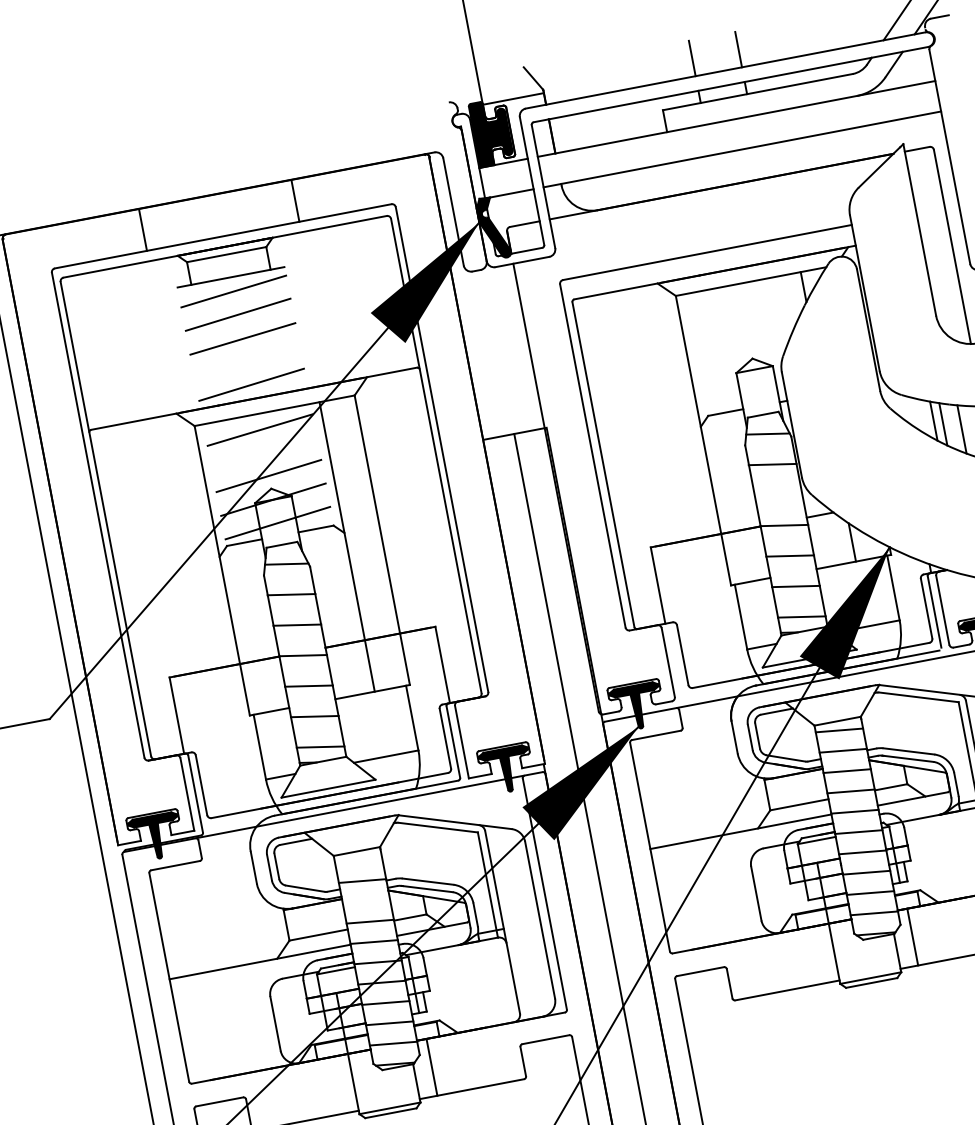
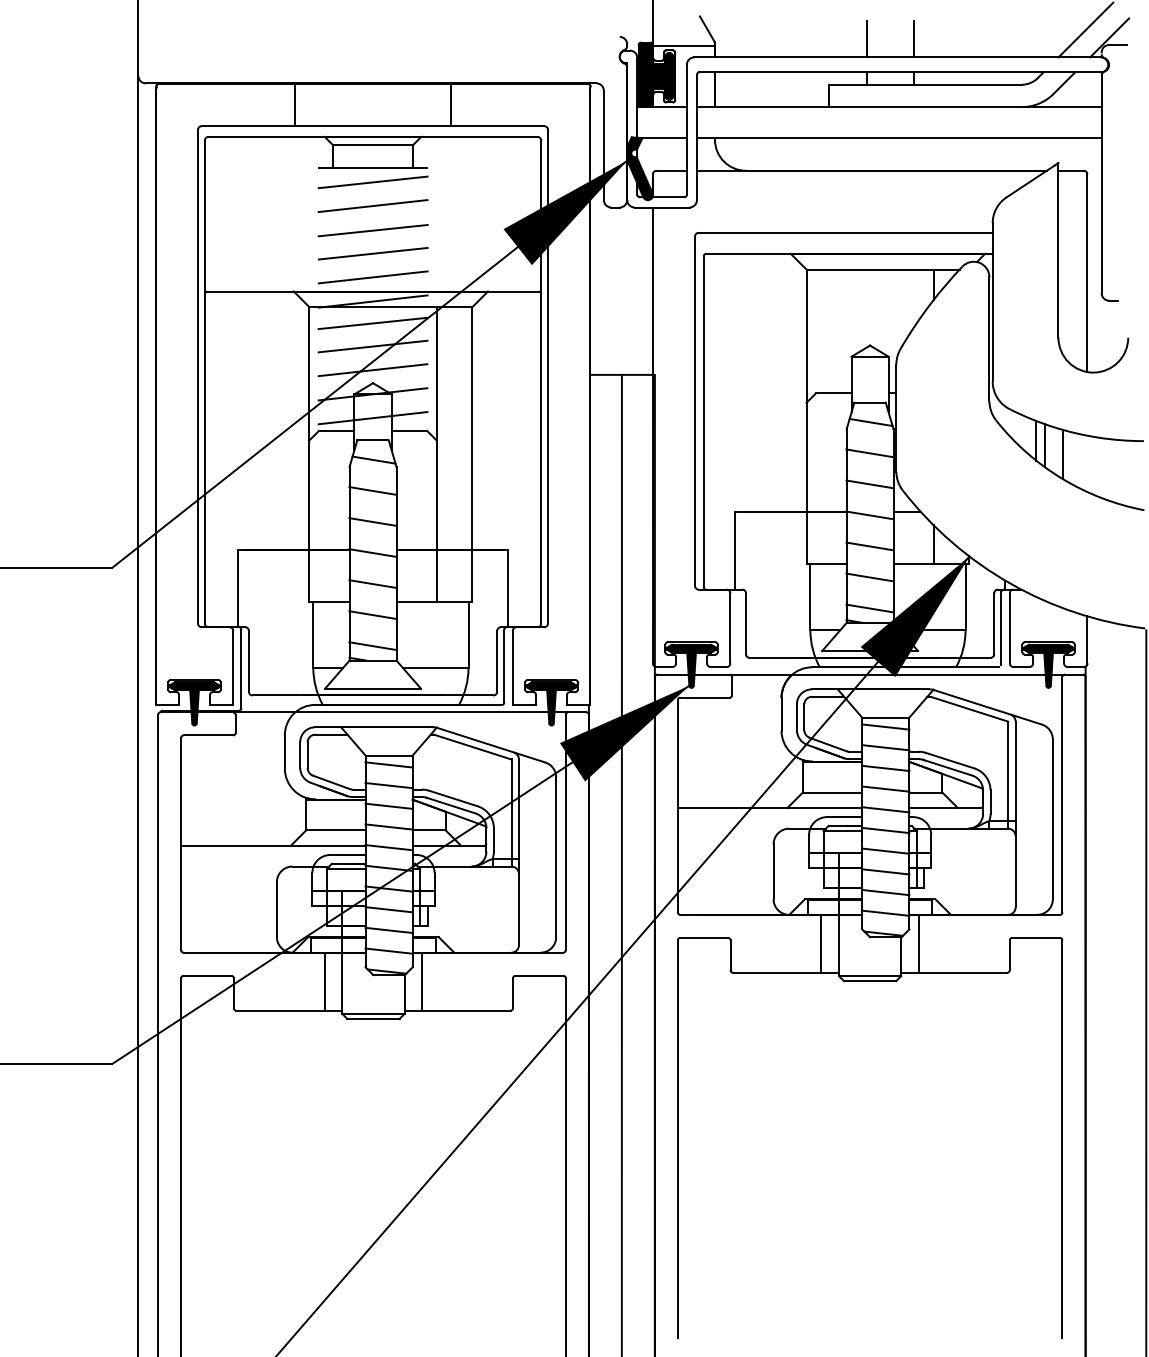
line: (246, 361) -> (372, 253), added
line: (255, 408) -> (372, 301), added
line: (263, 452) -> (372, 346), added
line: (777, 495) -> (869, 484), added
line: (357, 860) -> (388, 764), added
line: (365, 900) -> (388, 805), added
line: (816, 955) -> (821, 943), added
line: (335, 1085) -> (324, 981), added

